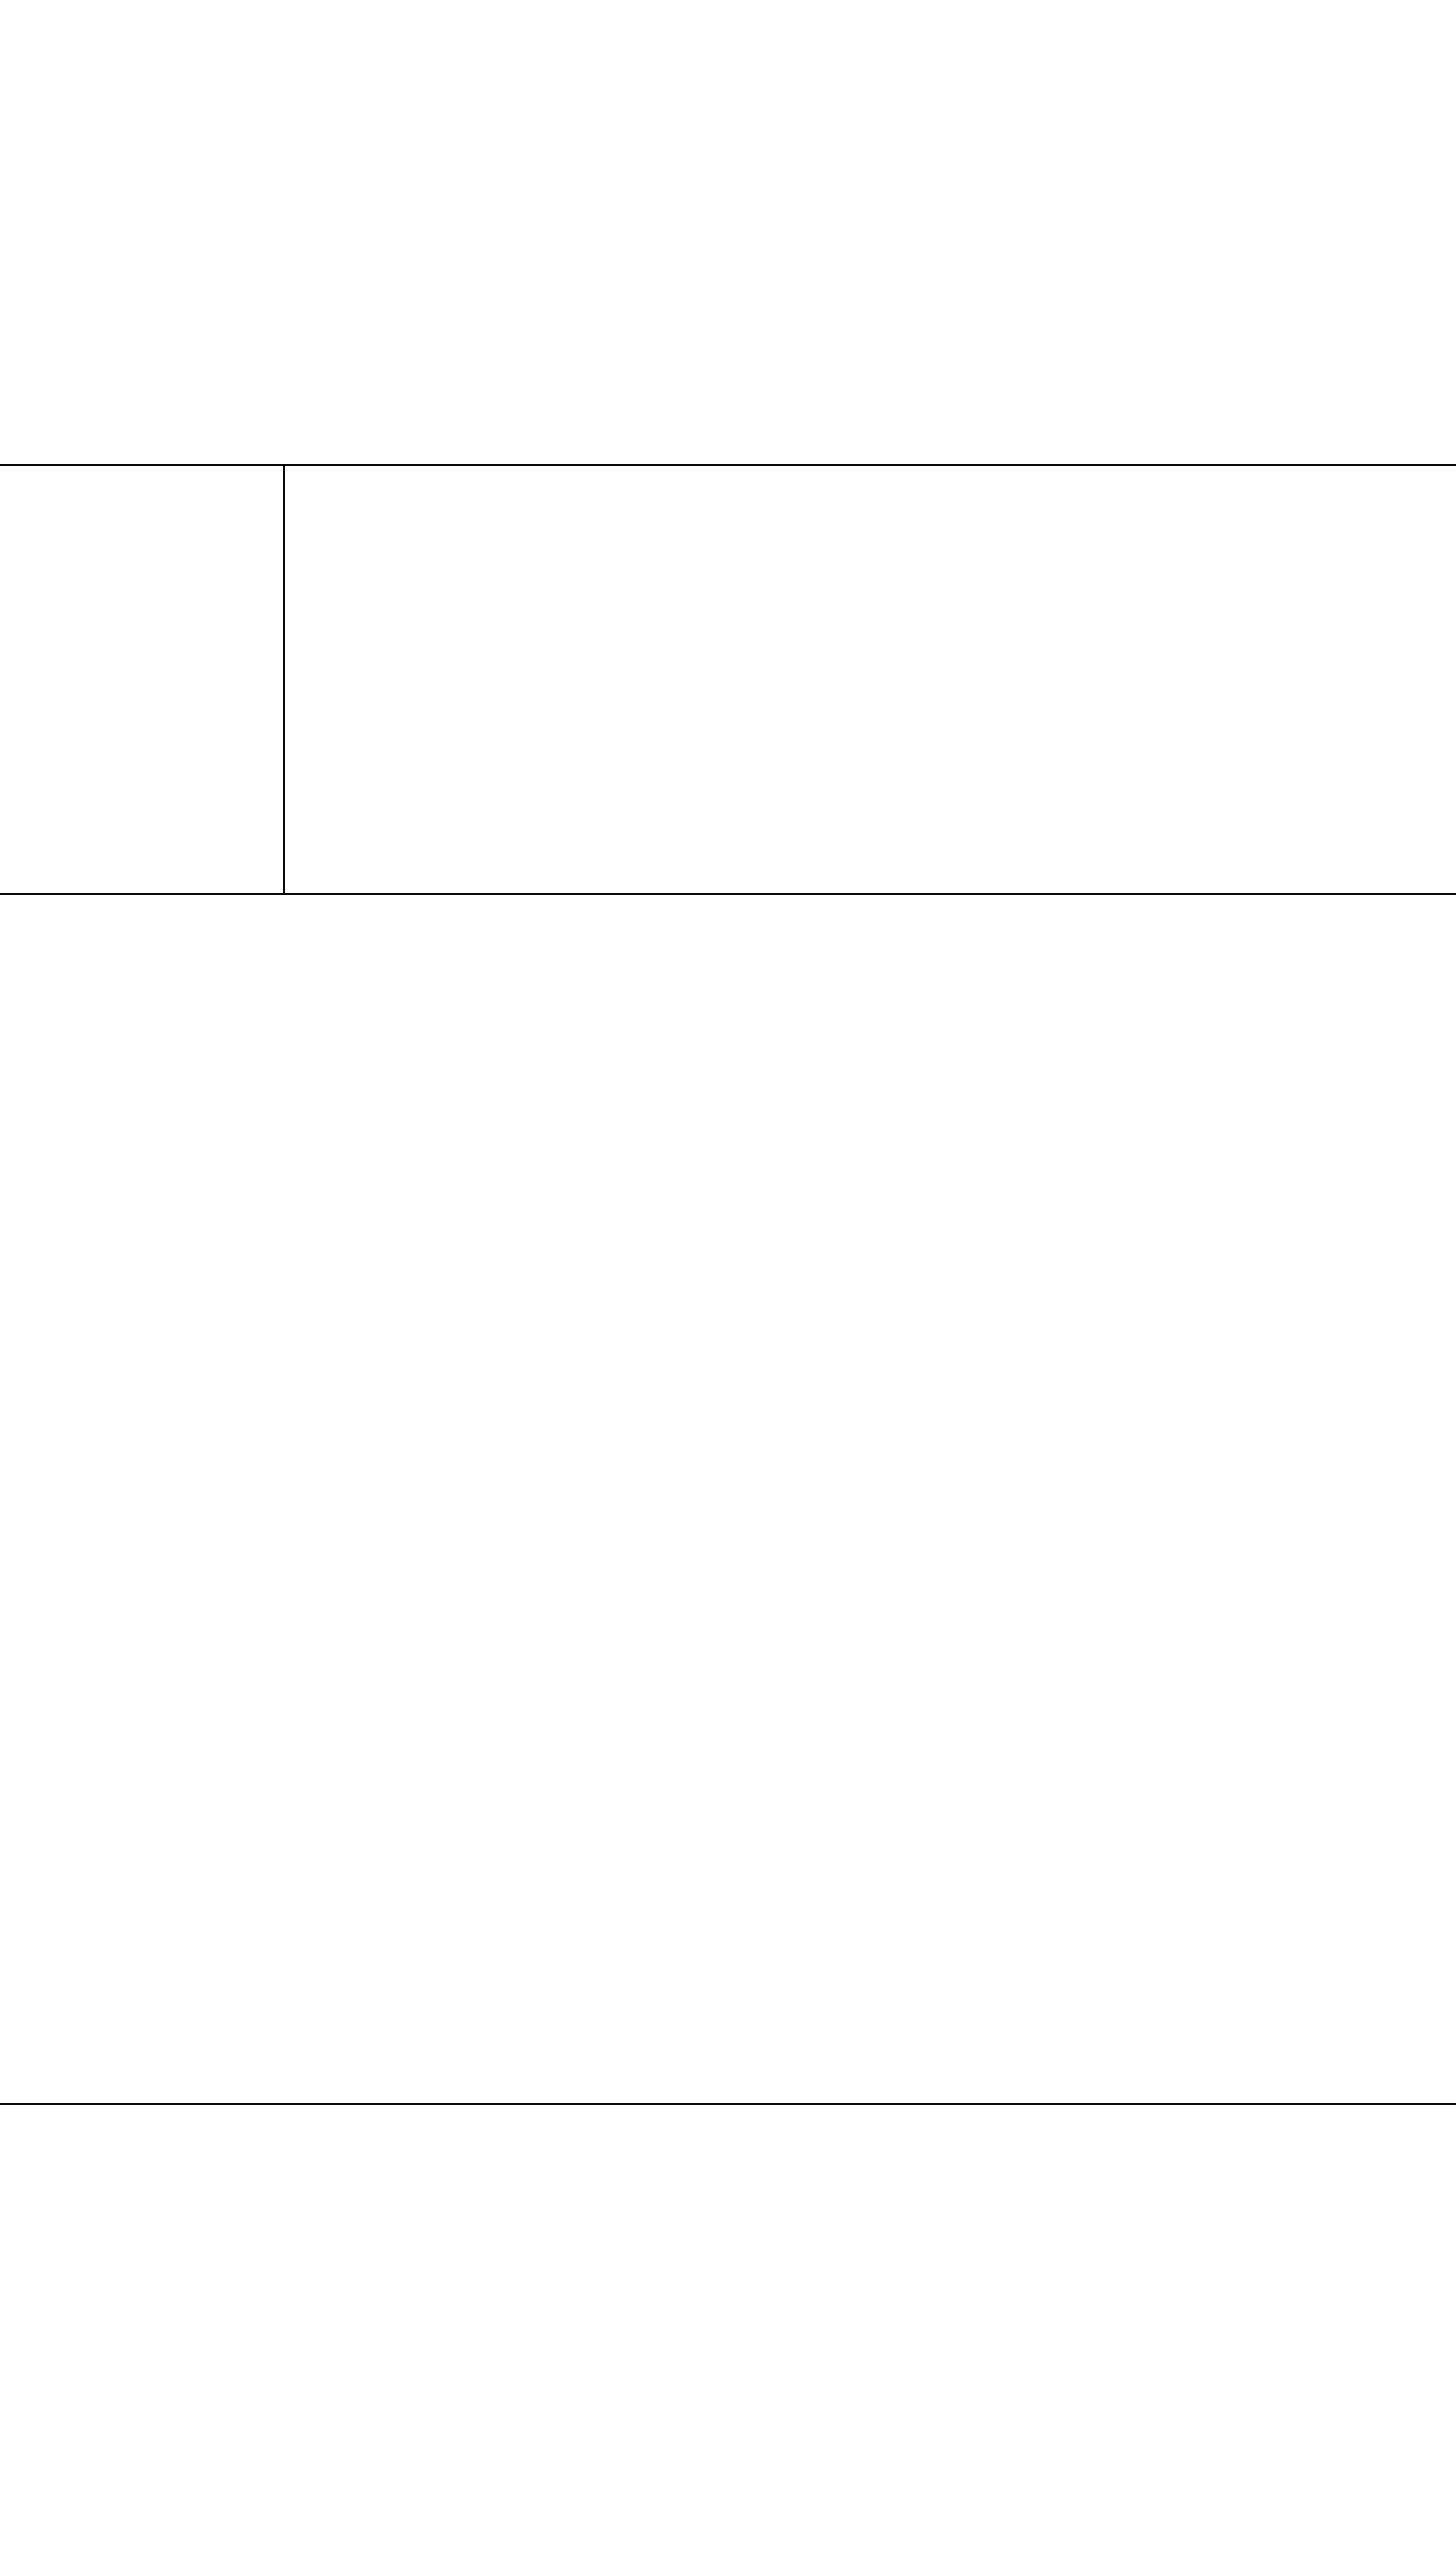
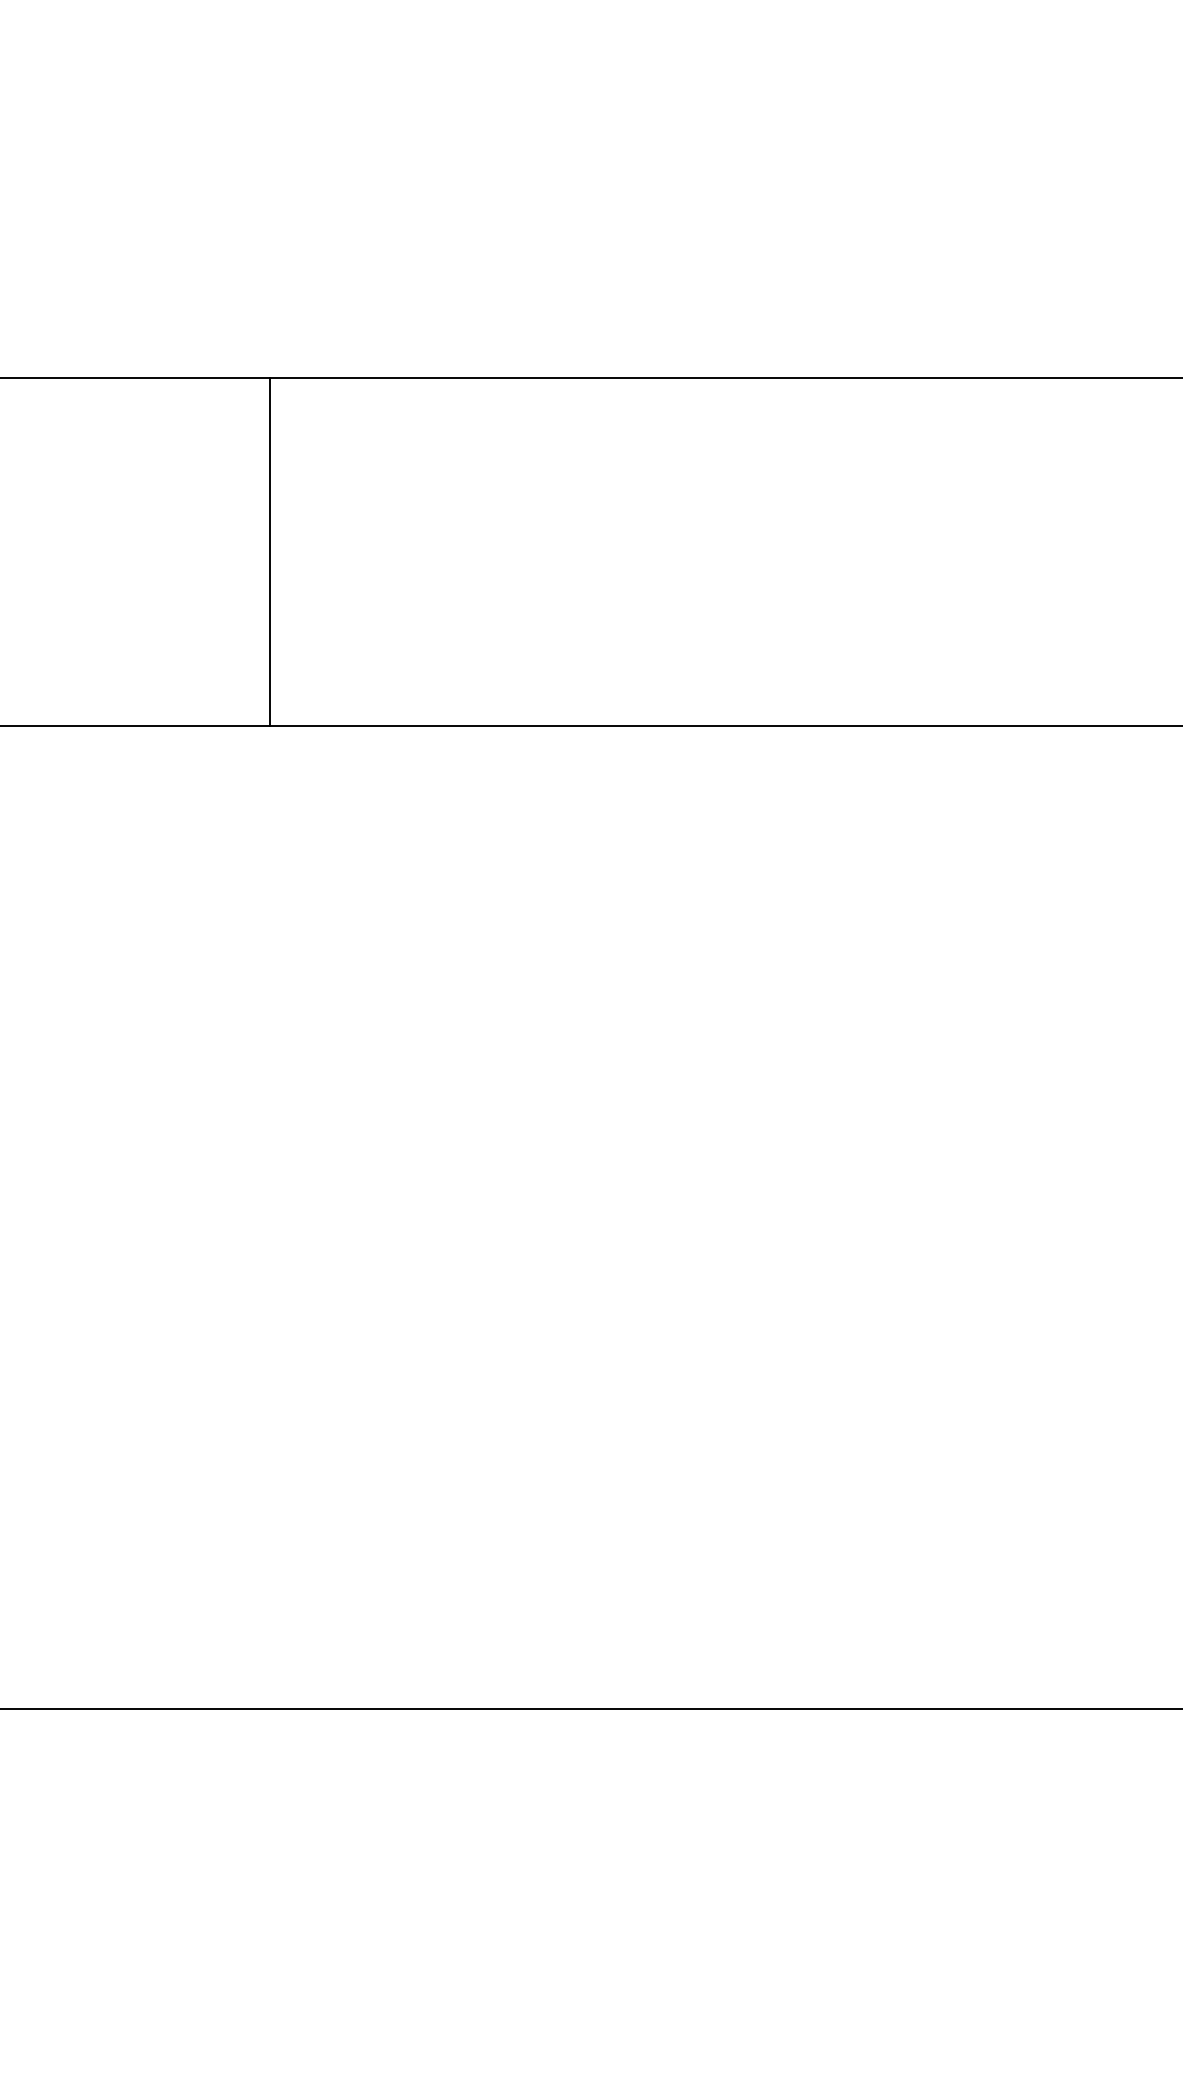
line: (284, 679) -> (270, 551), moved

